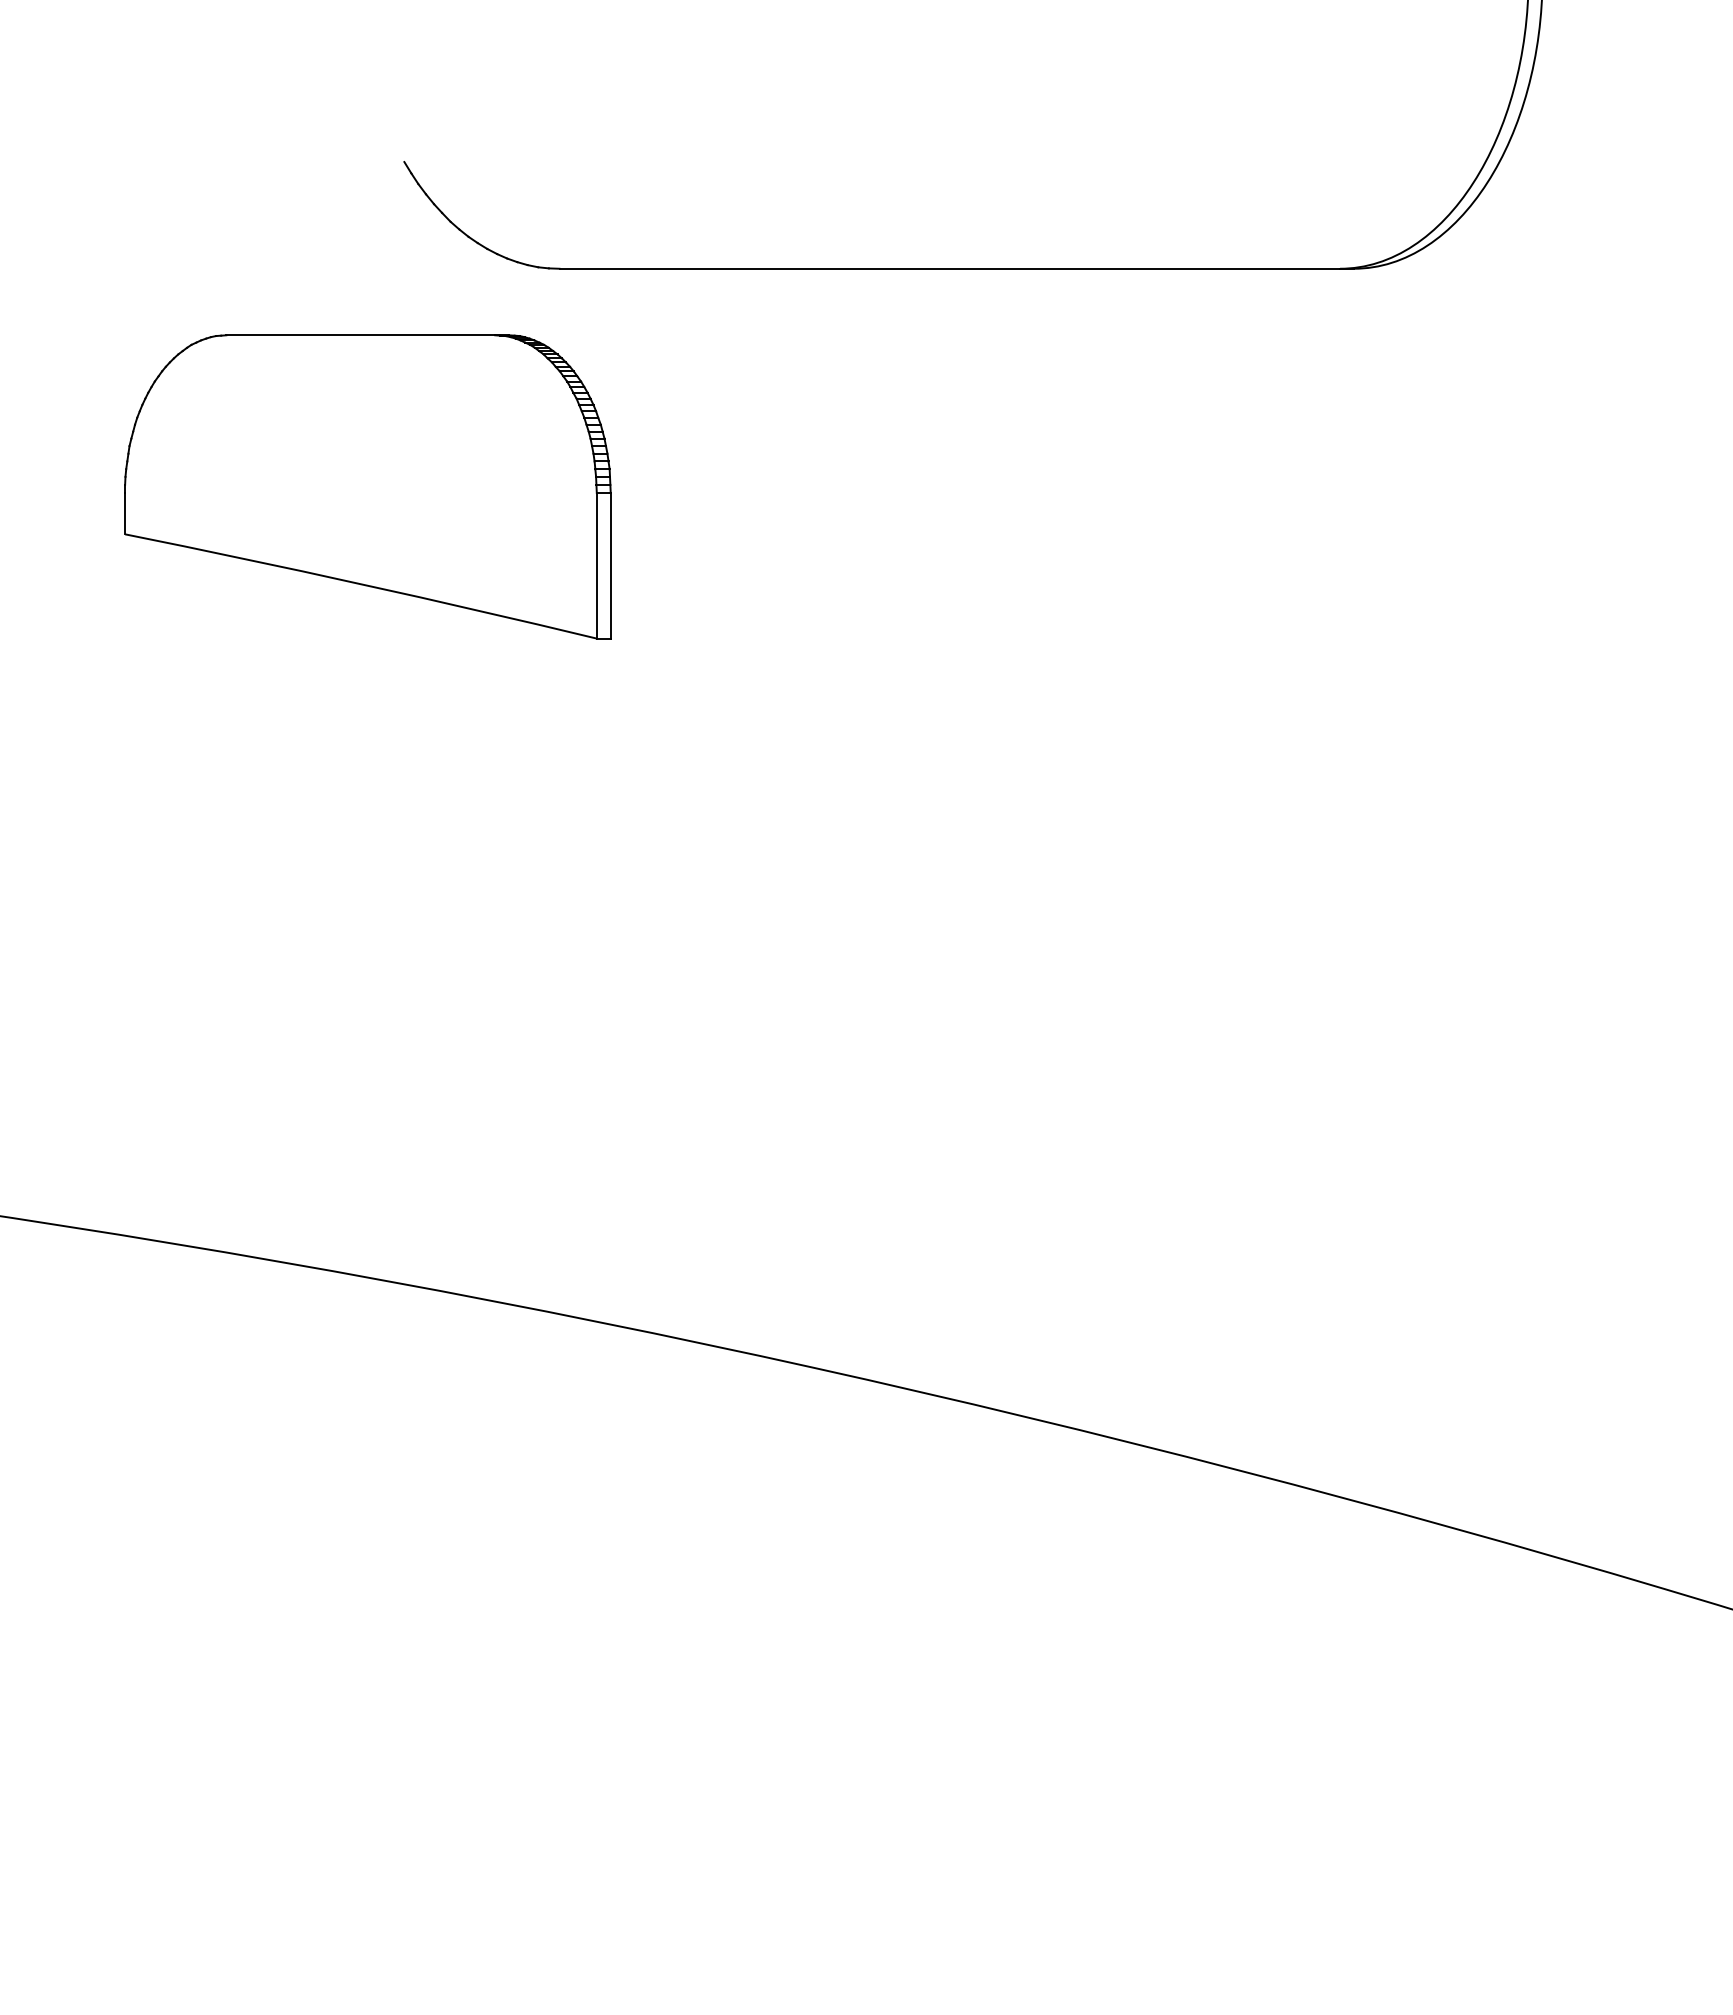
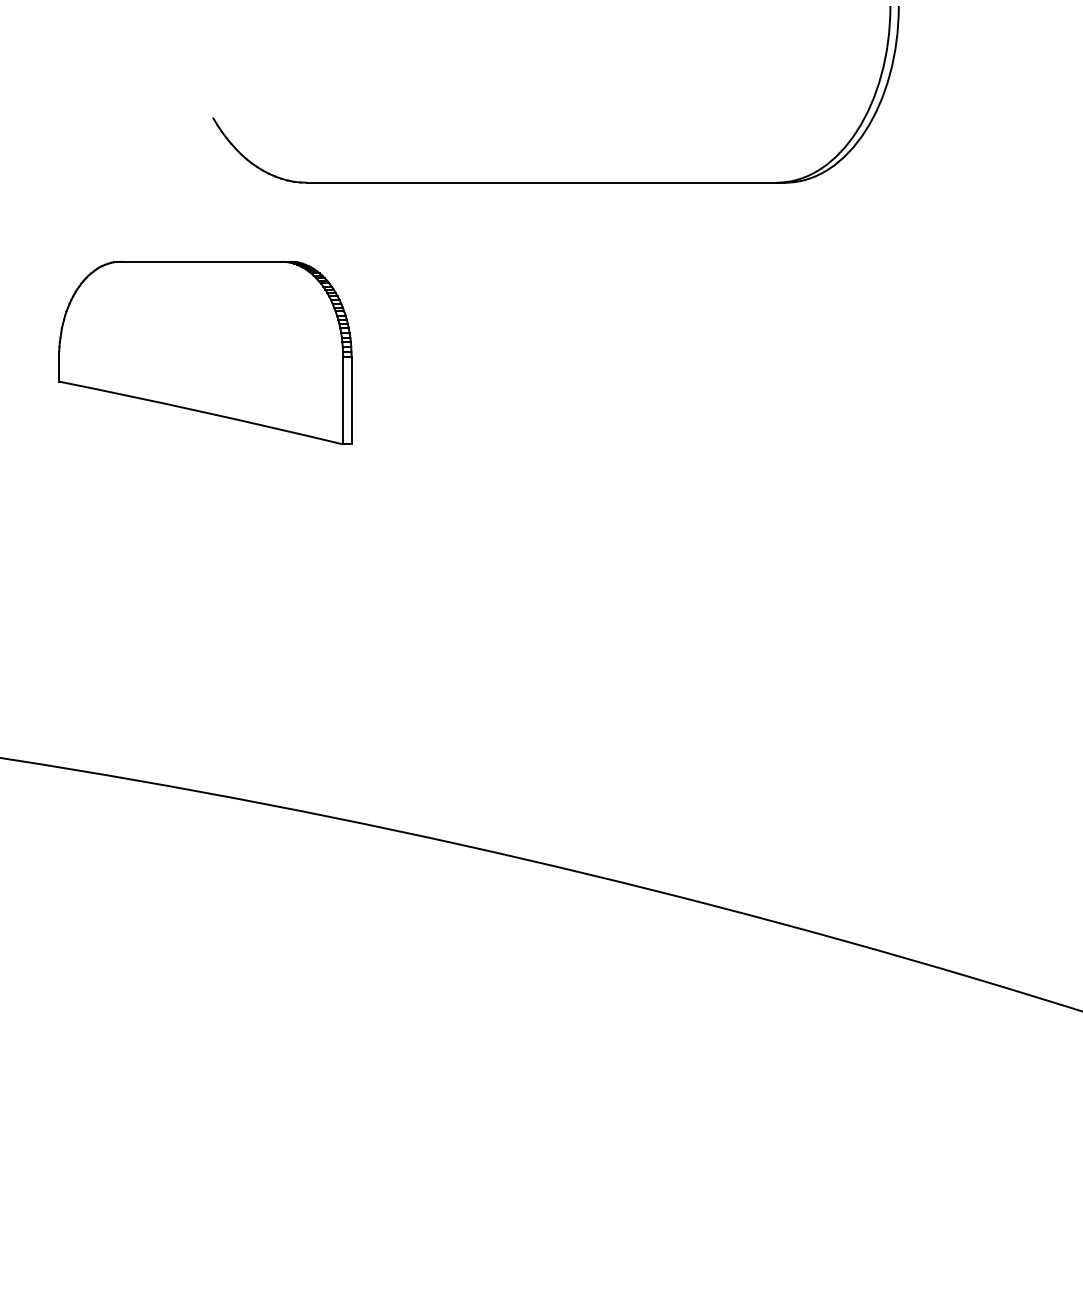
part: (368, 485) -> (205, 352), moved

